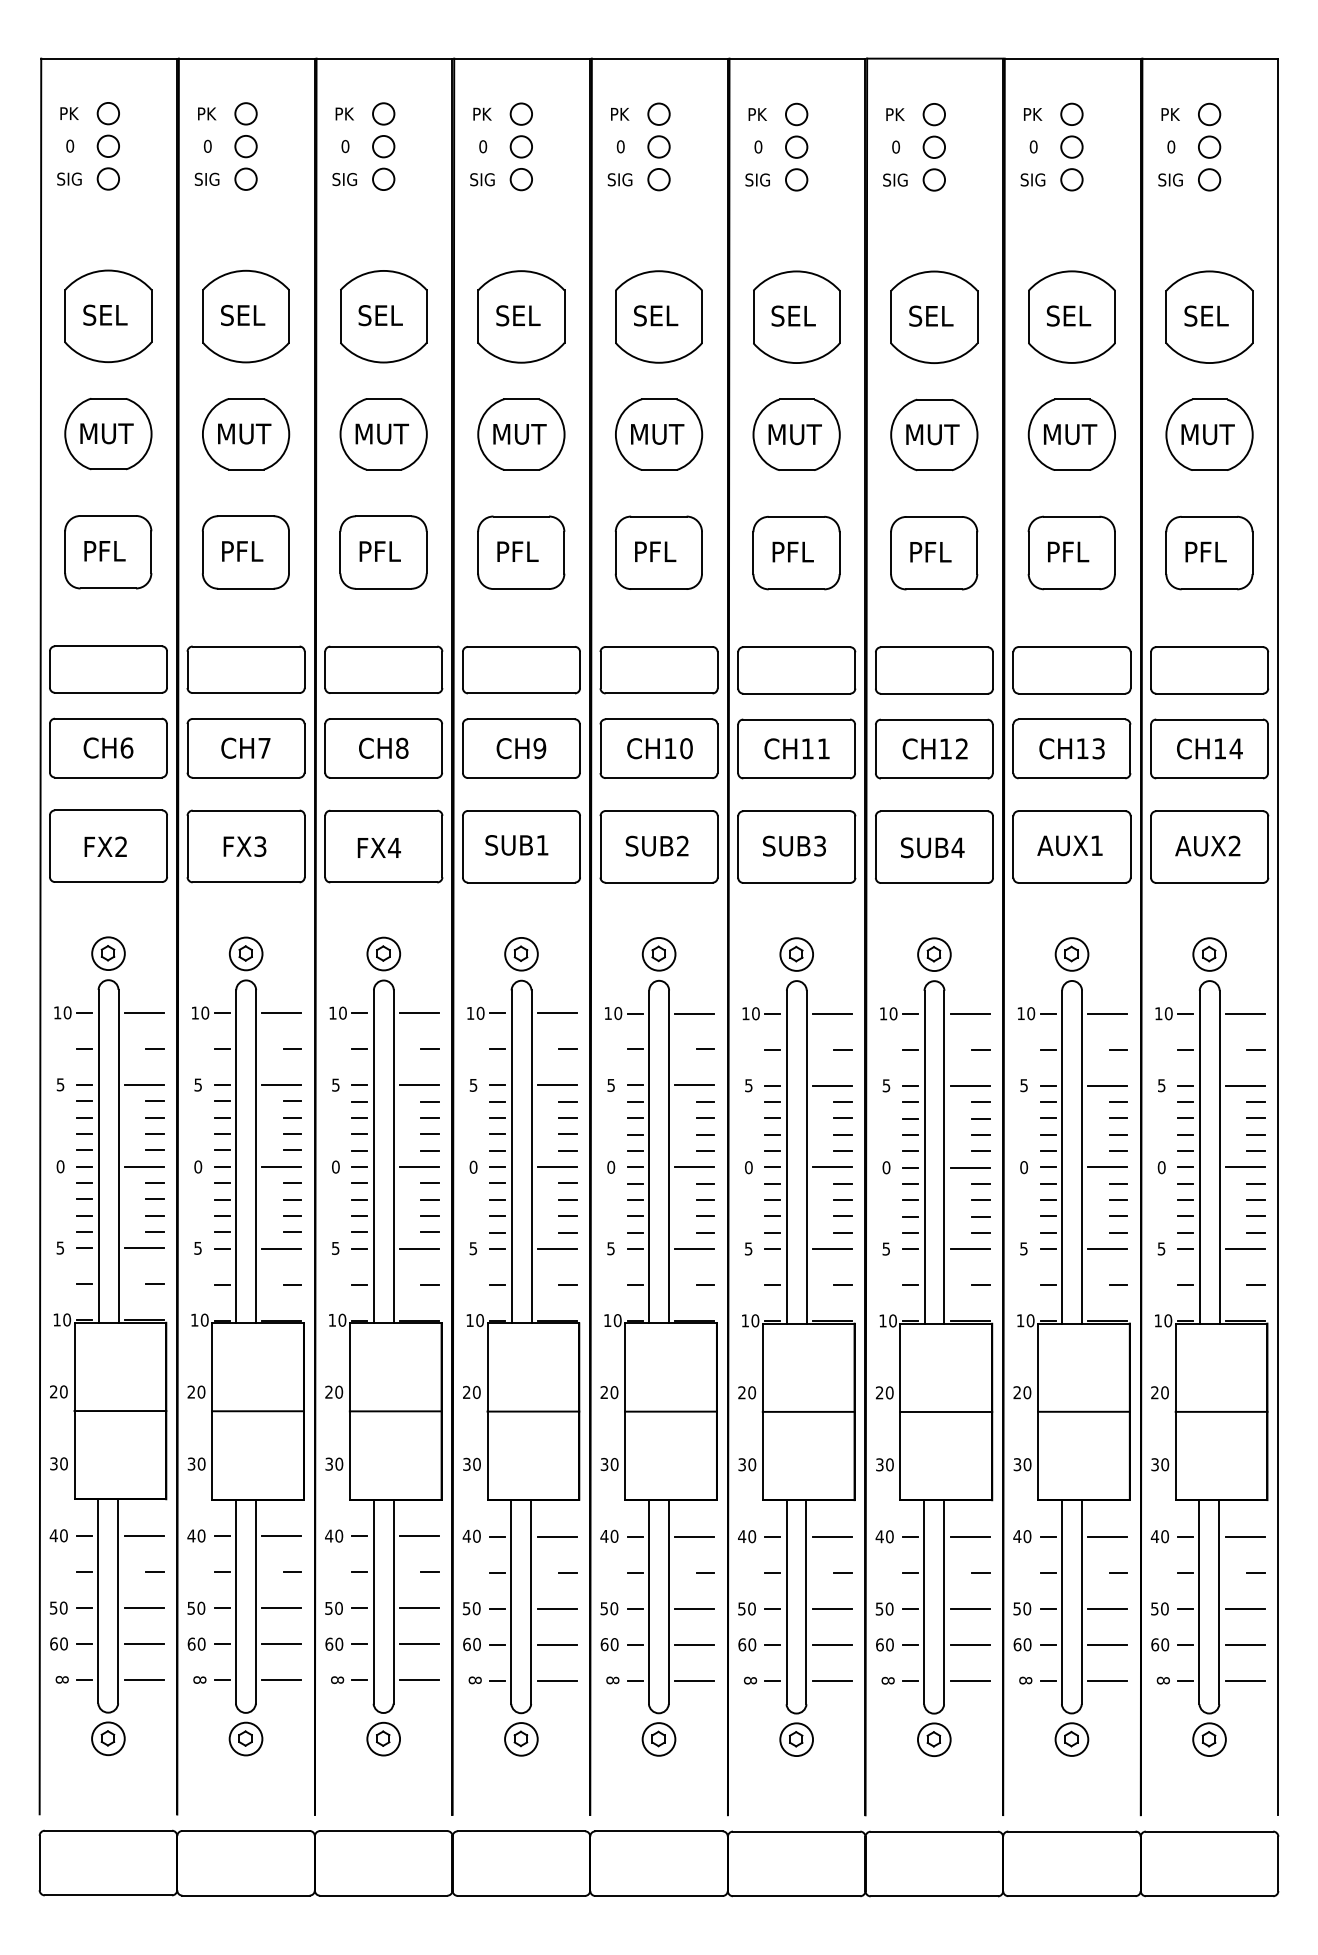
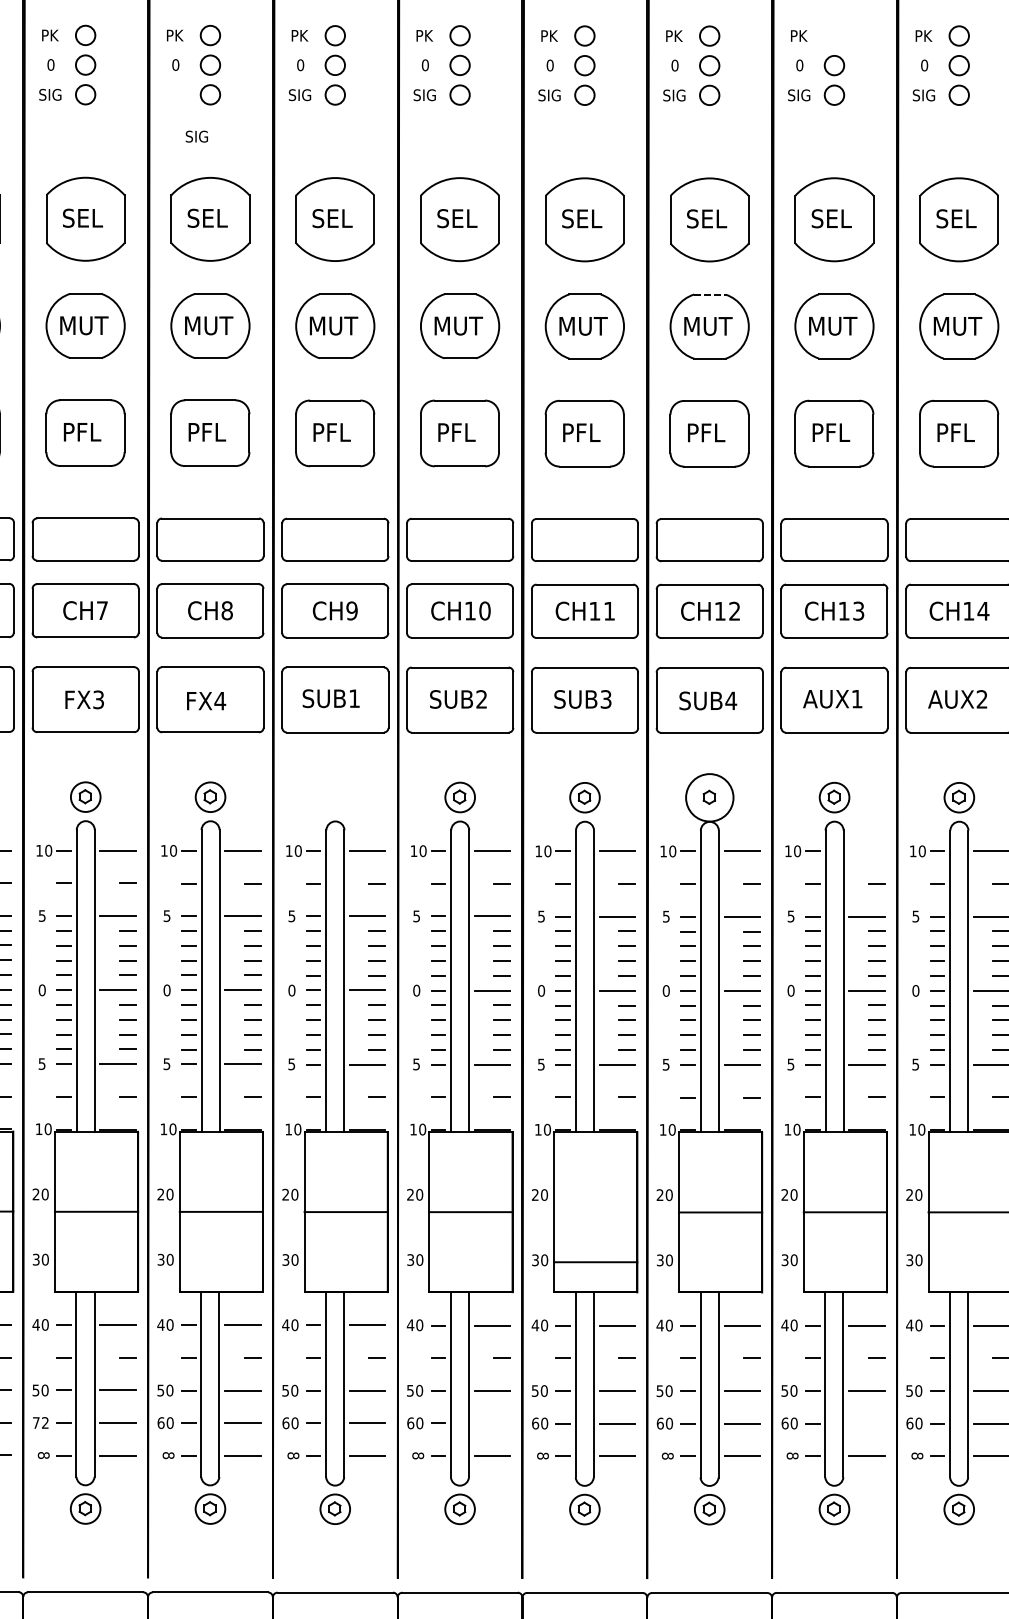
circle: (1071, 113) -> (834, 35), removed
text: (344, 179) -> (196, 136), moved
line: (935, 399) -> (710, 294), solid -> dashed
part: (521, 954) -> (335, 797), removed
circle: (934, 954) -> (709, 797), size x1.6
line: (1107, 1013) -> (866, 851), removed
line: (808, 1411) -> (595, 1261), moved
text: (196, 1643) -> (40, 1422), 60 -> 72
line: (694, 1644) -> (492, 1423), removed
line: (1107, 1644) -> (866, 1423), removed

